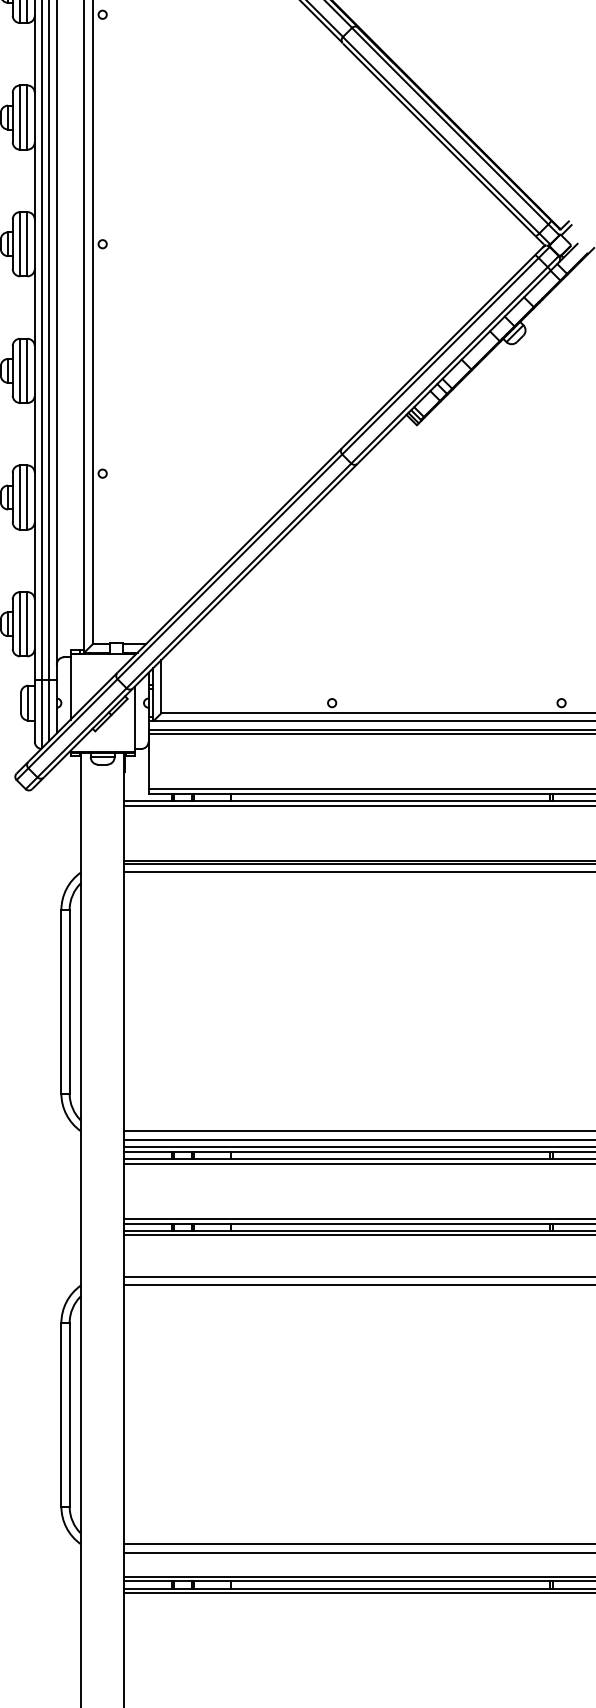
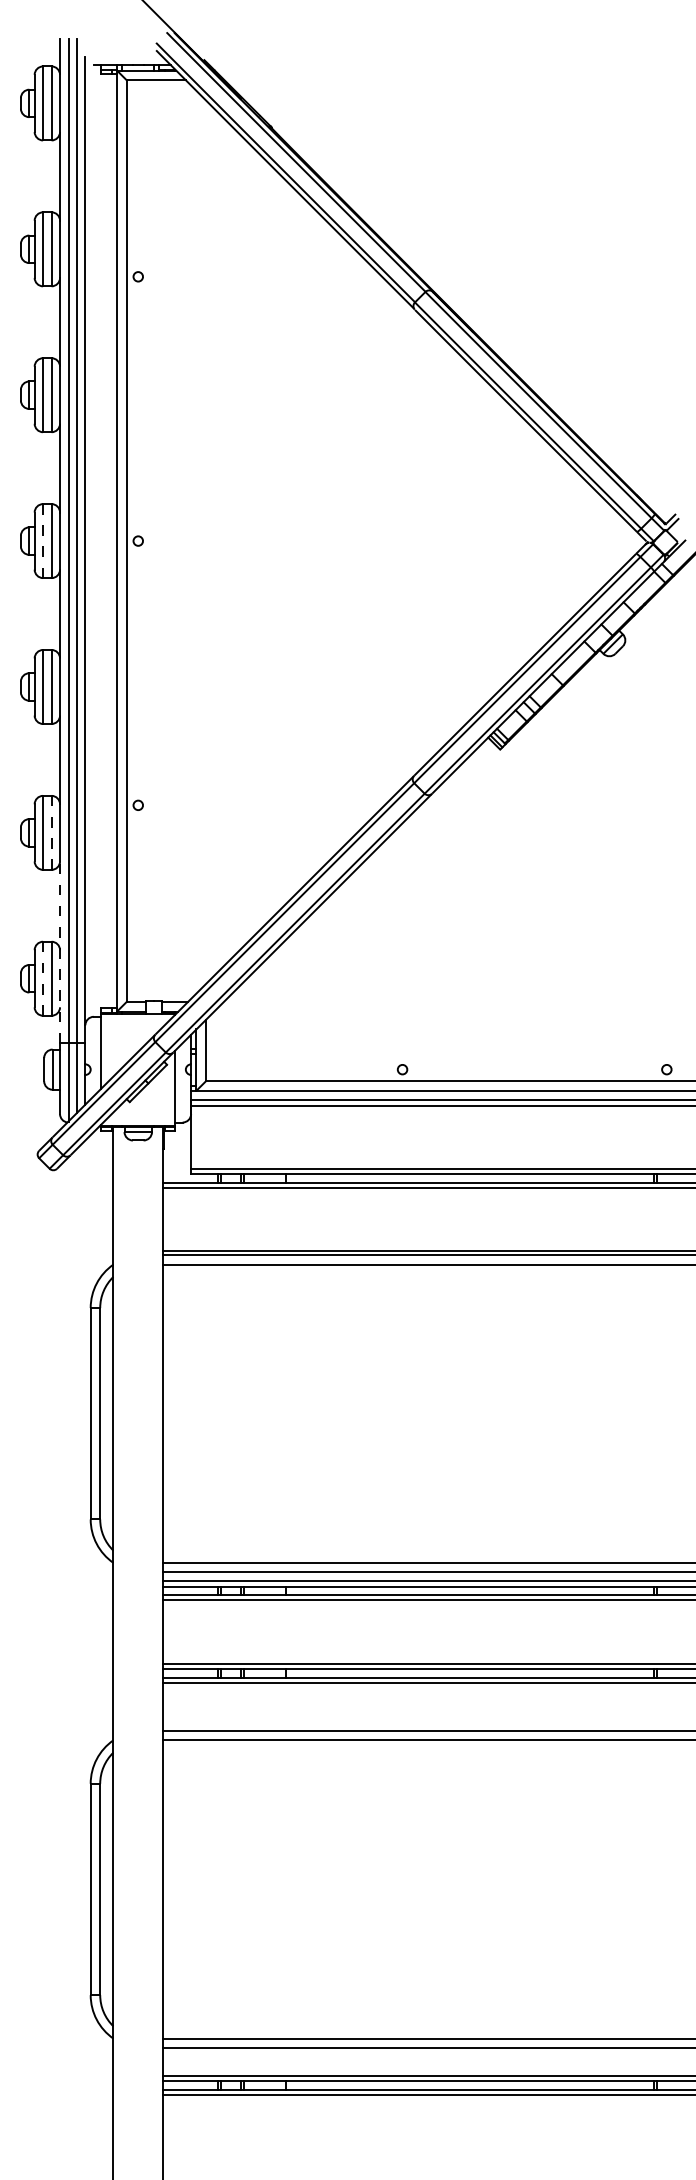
line: (20, 244) -> (43, 541), solid -> dashed
line: (27, 497) -> (51, 832), solid -> dashed
line: (35, 601) -> (60, 952), solid -> dashed
line: (20, 623) -> (43, 978), solid -> dashed

